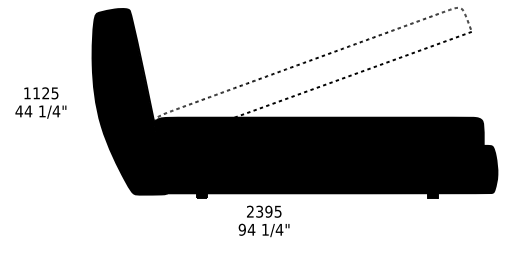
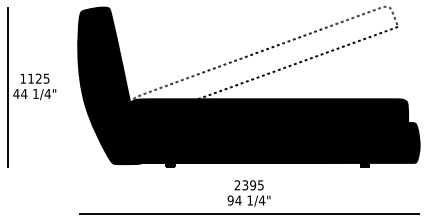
line: (9, 103) -> (8, 87), added
text: (263, 221) -> (248, 193), moved
line: (295, 254) -> (249, 214), added

